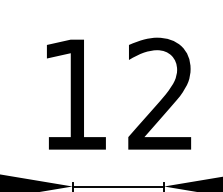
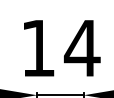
text: (159, 93) -> (81, 47), 12 -> 14

